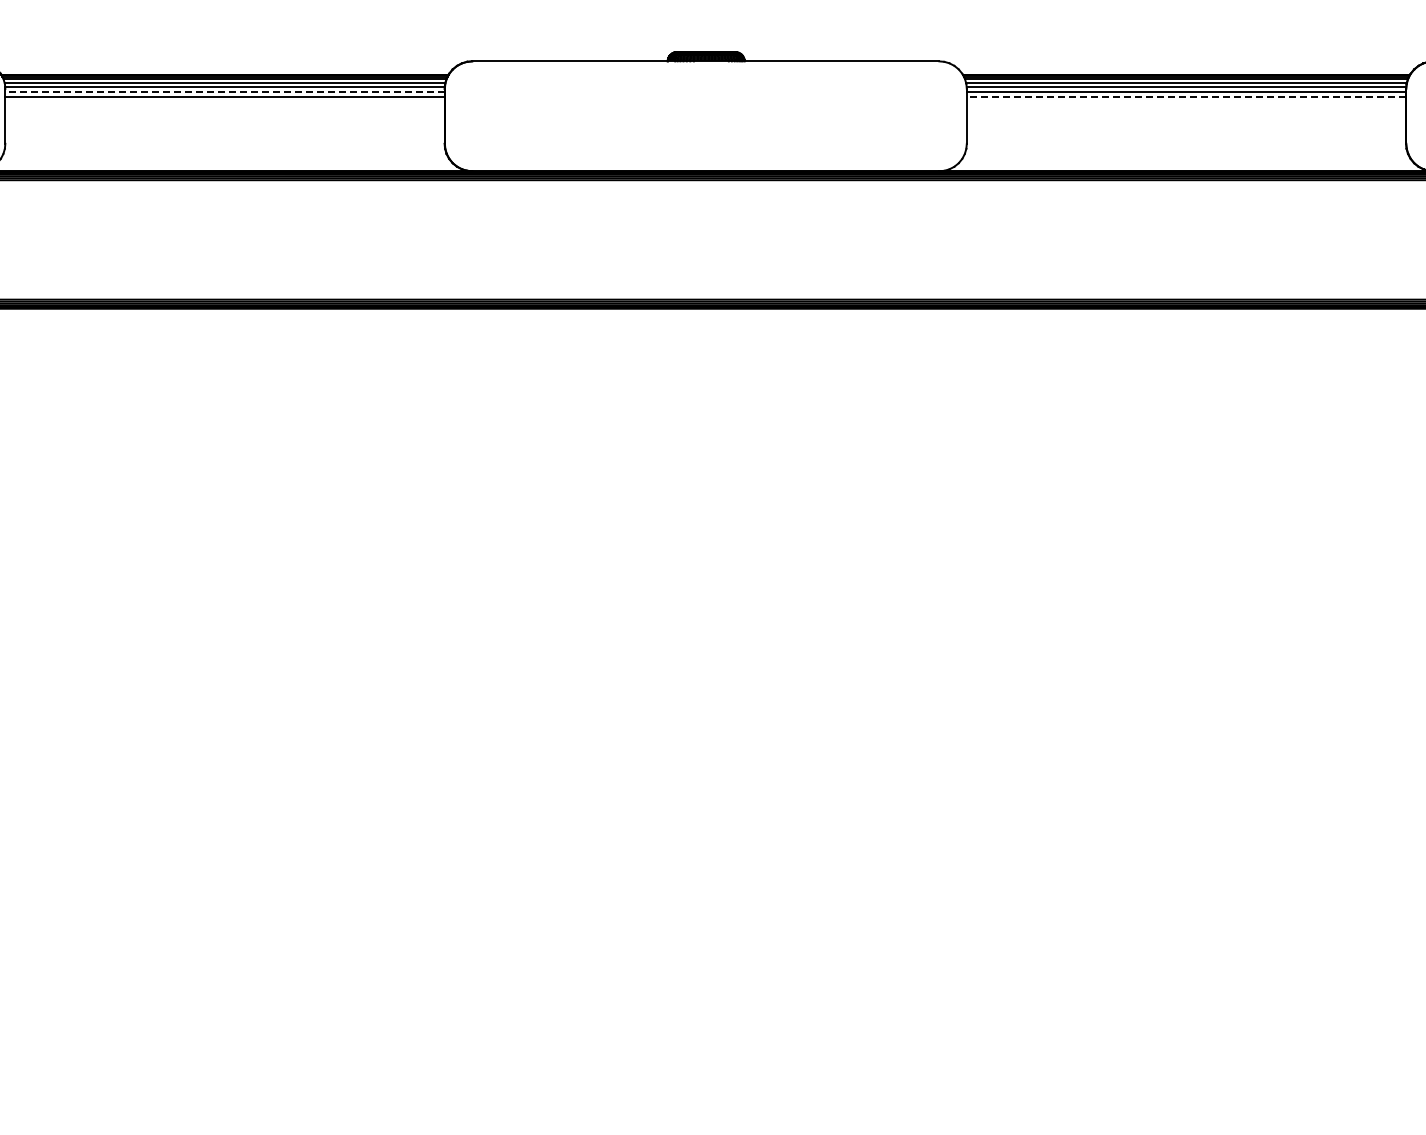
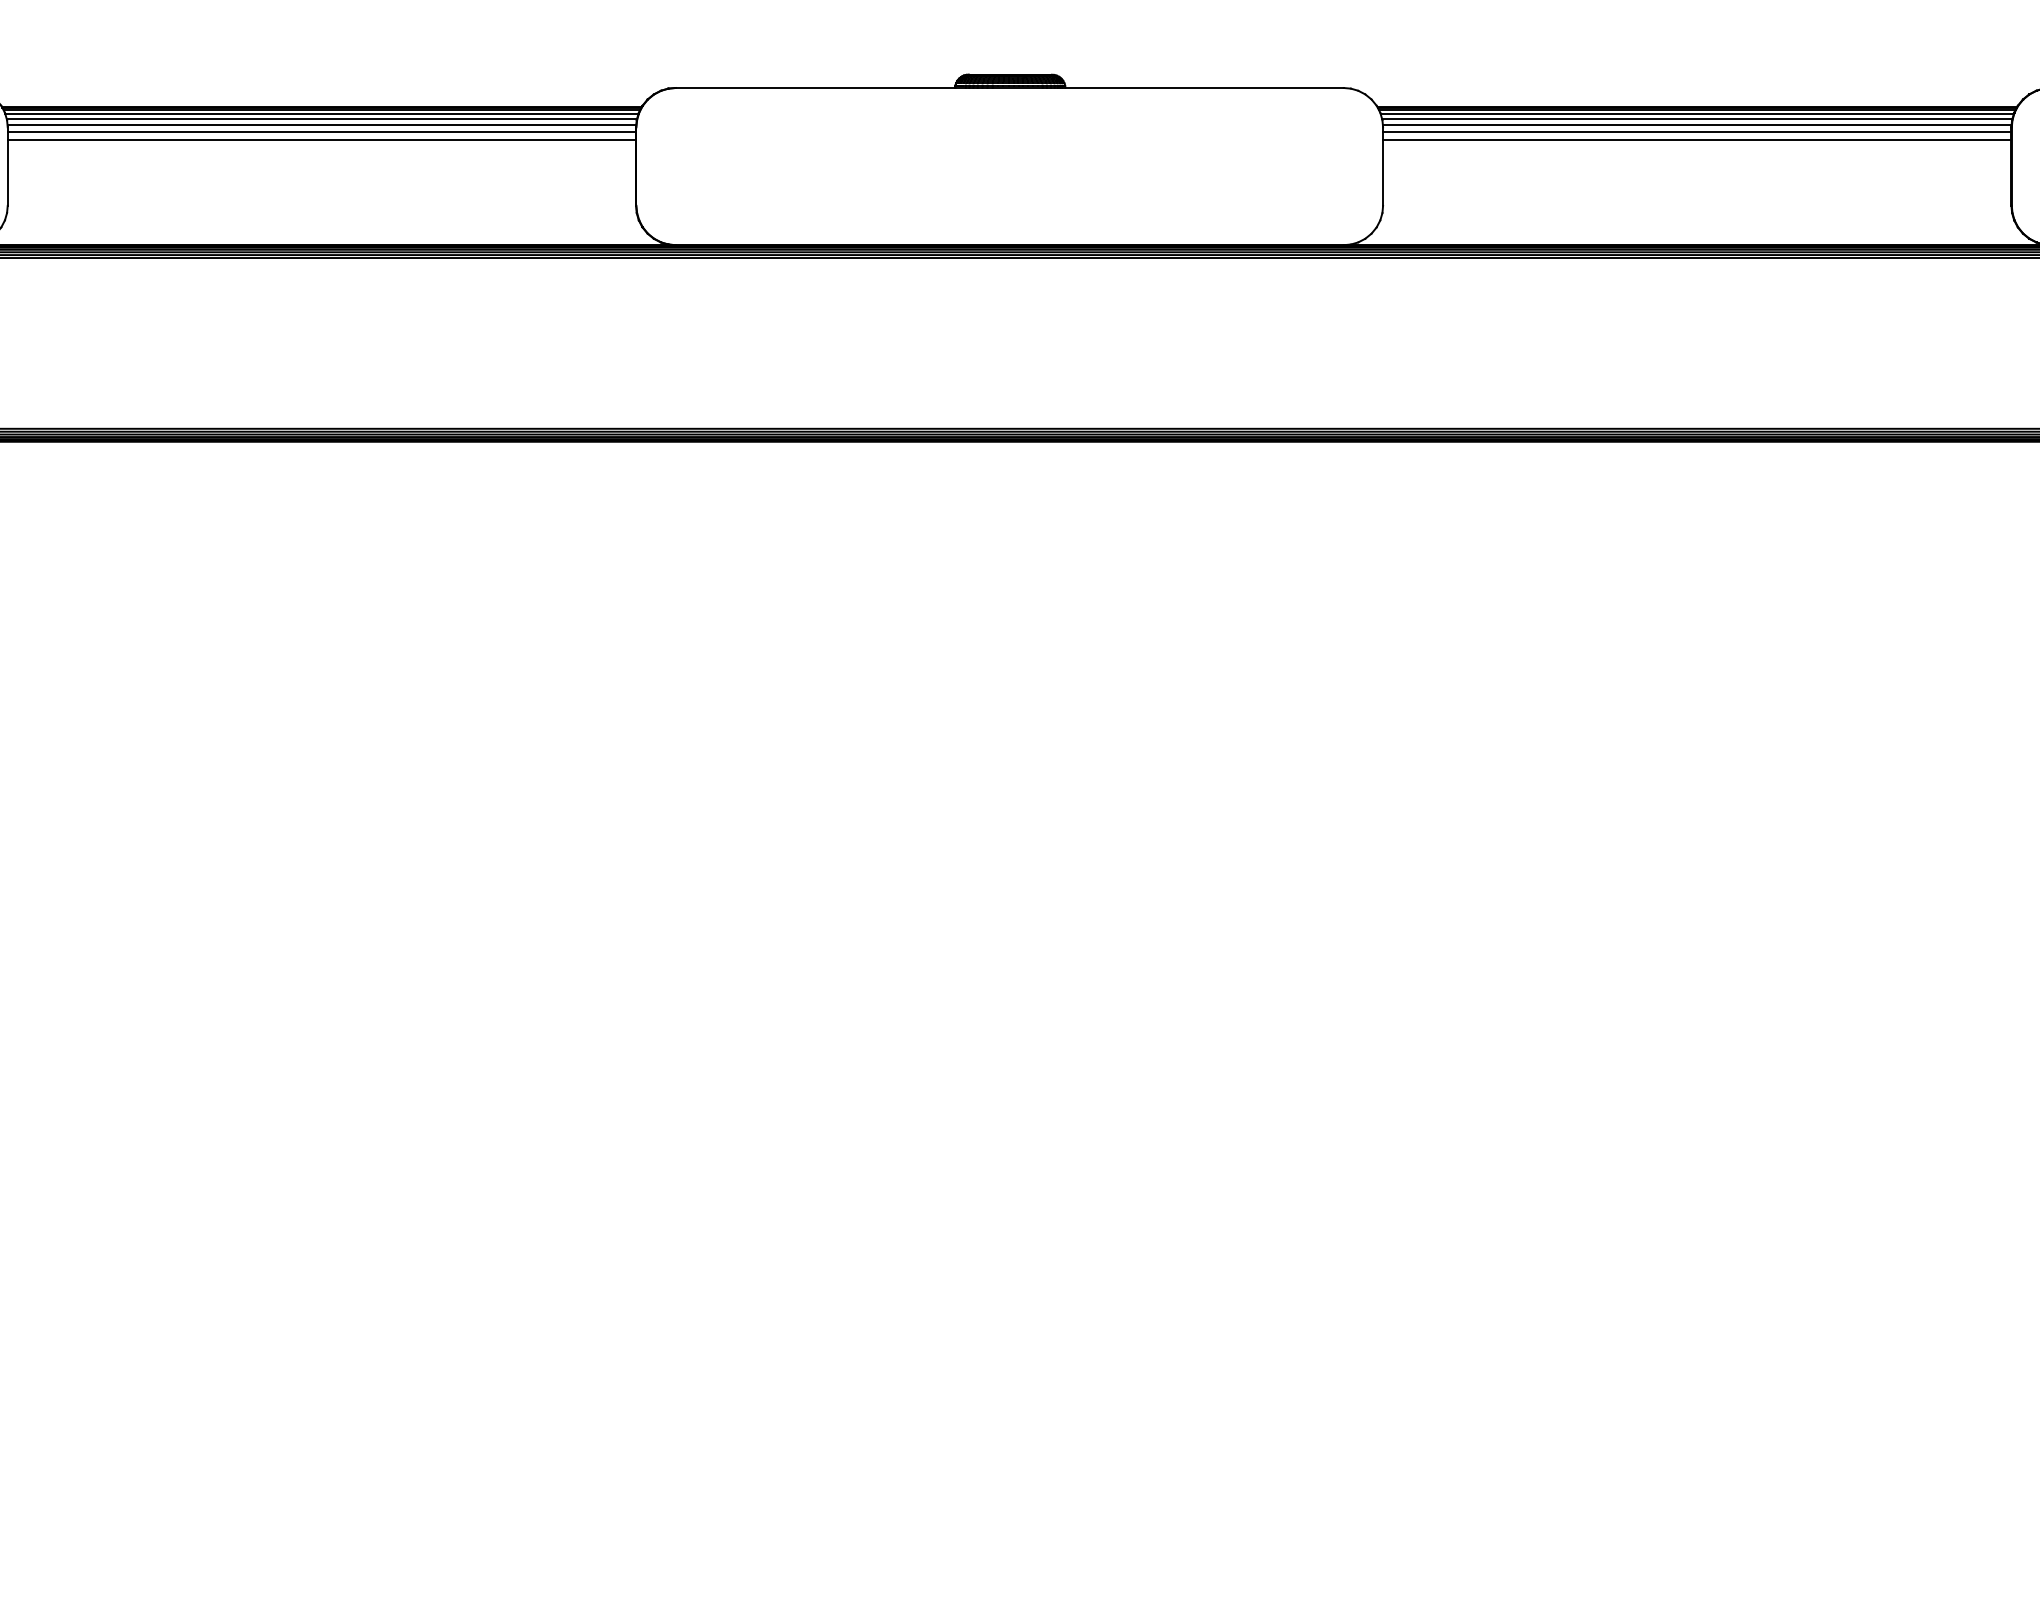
line: (224, 92) -> (321, 132), dashed -> solid
line: (1186, 97) -> (1697, 139), dashed -> solid

